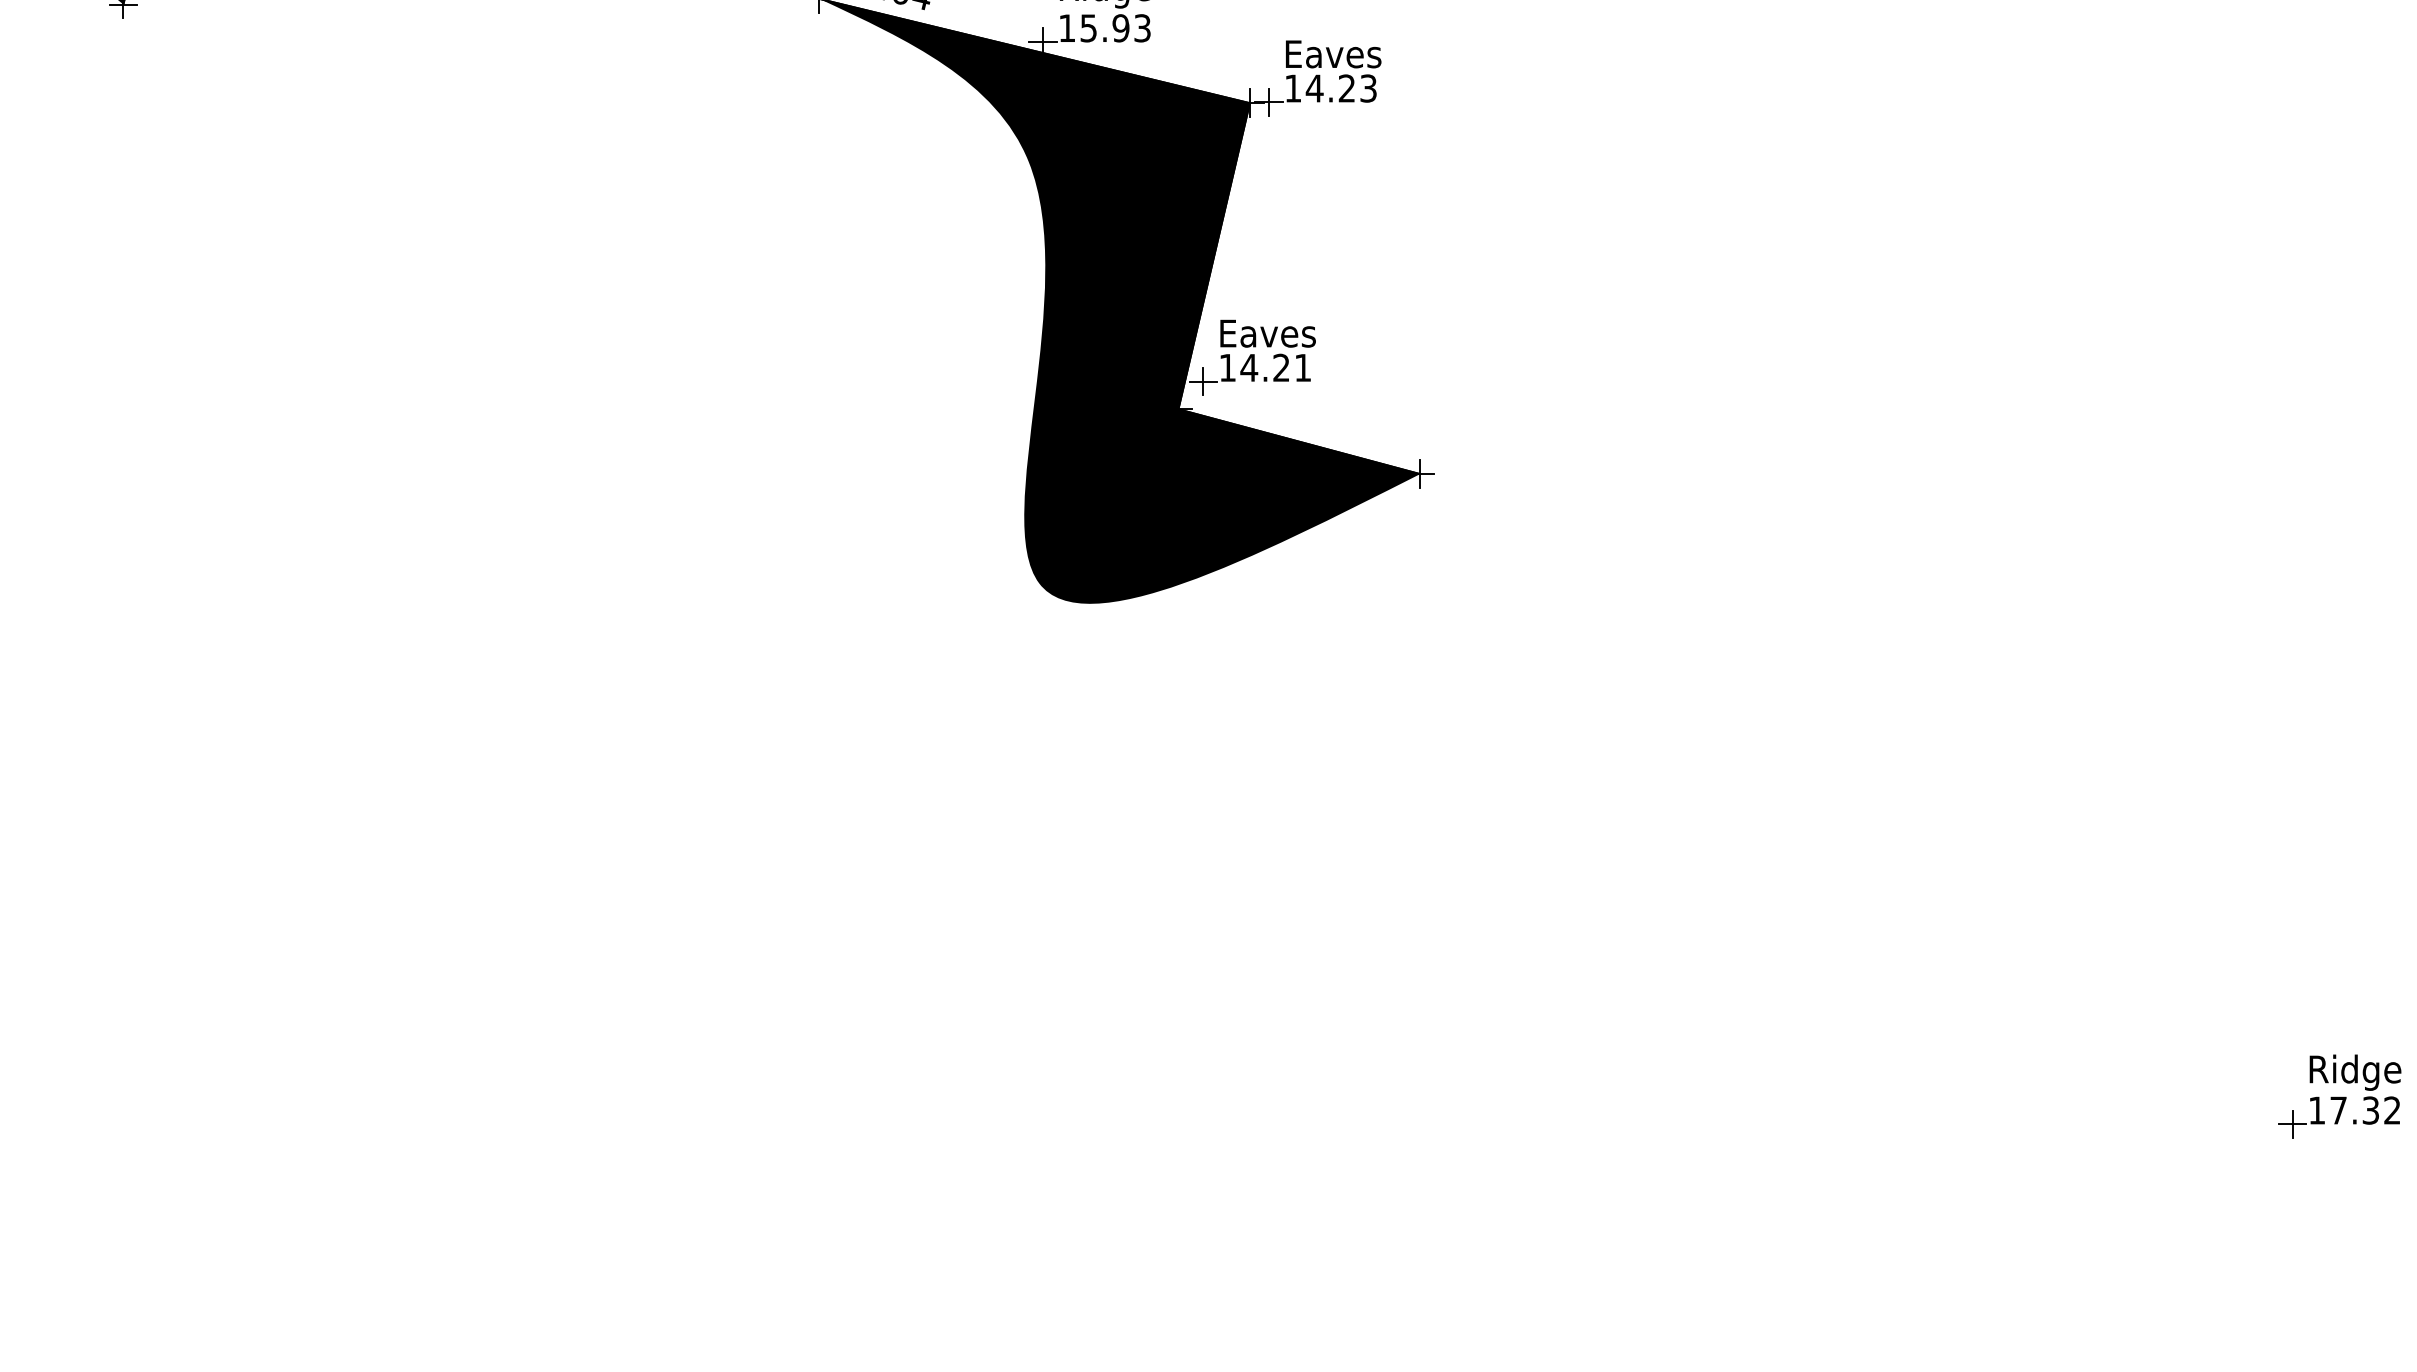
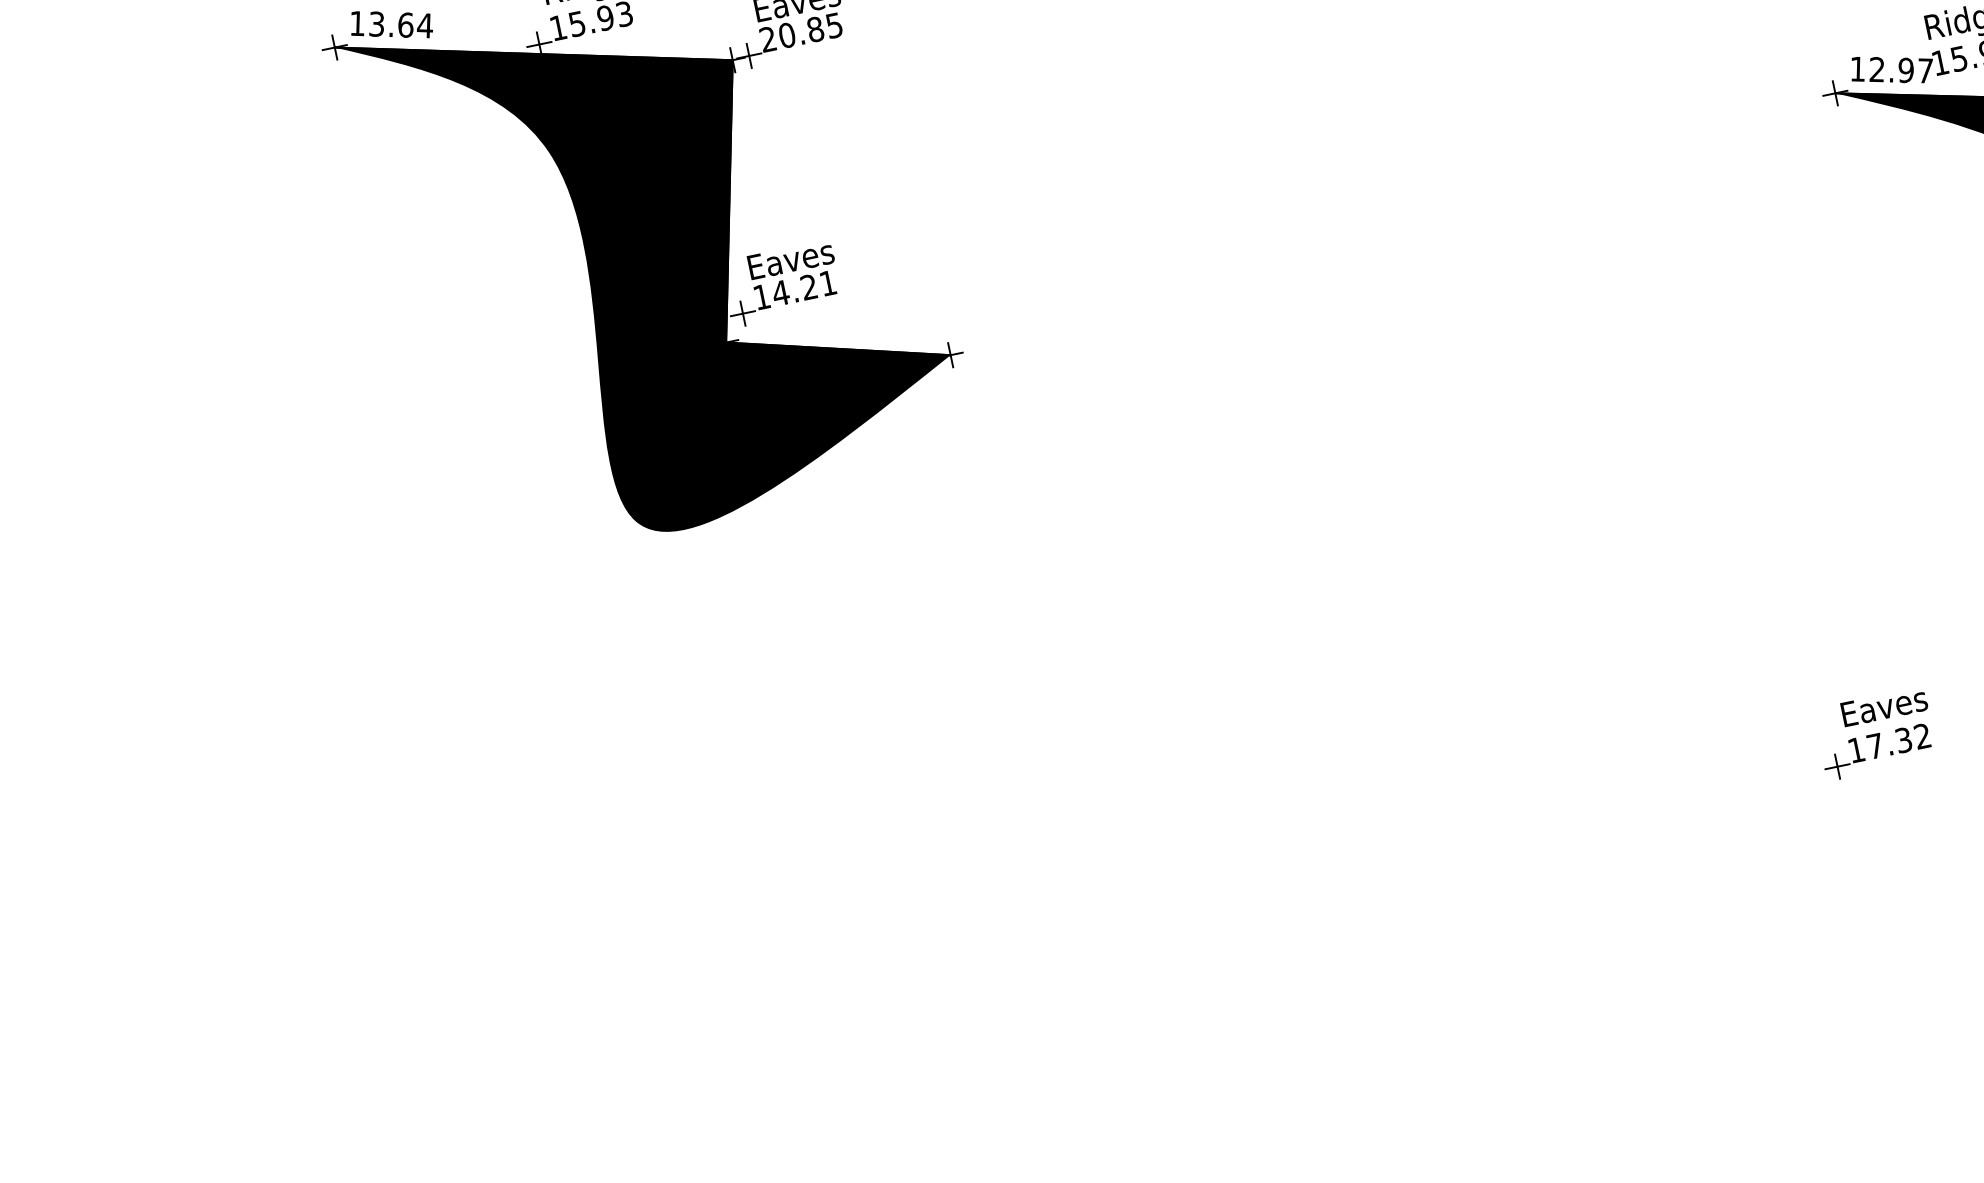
text: (1330, 88) -> (800, 32), 14.23 -> 20.85
text: (2359, 1072) -> (1886, 708), Ridge -> Eaves

